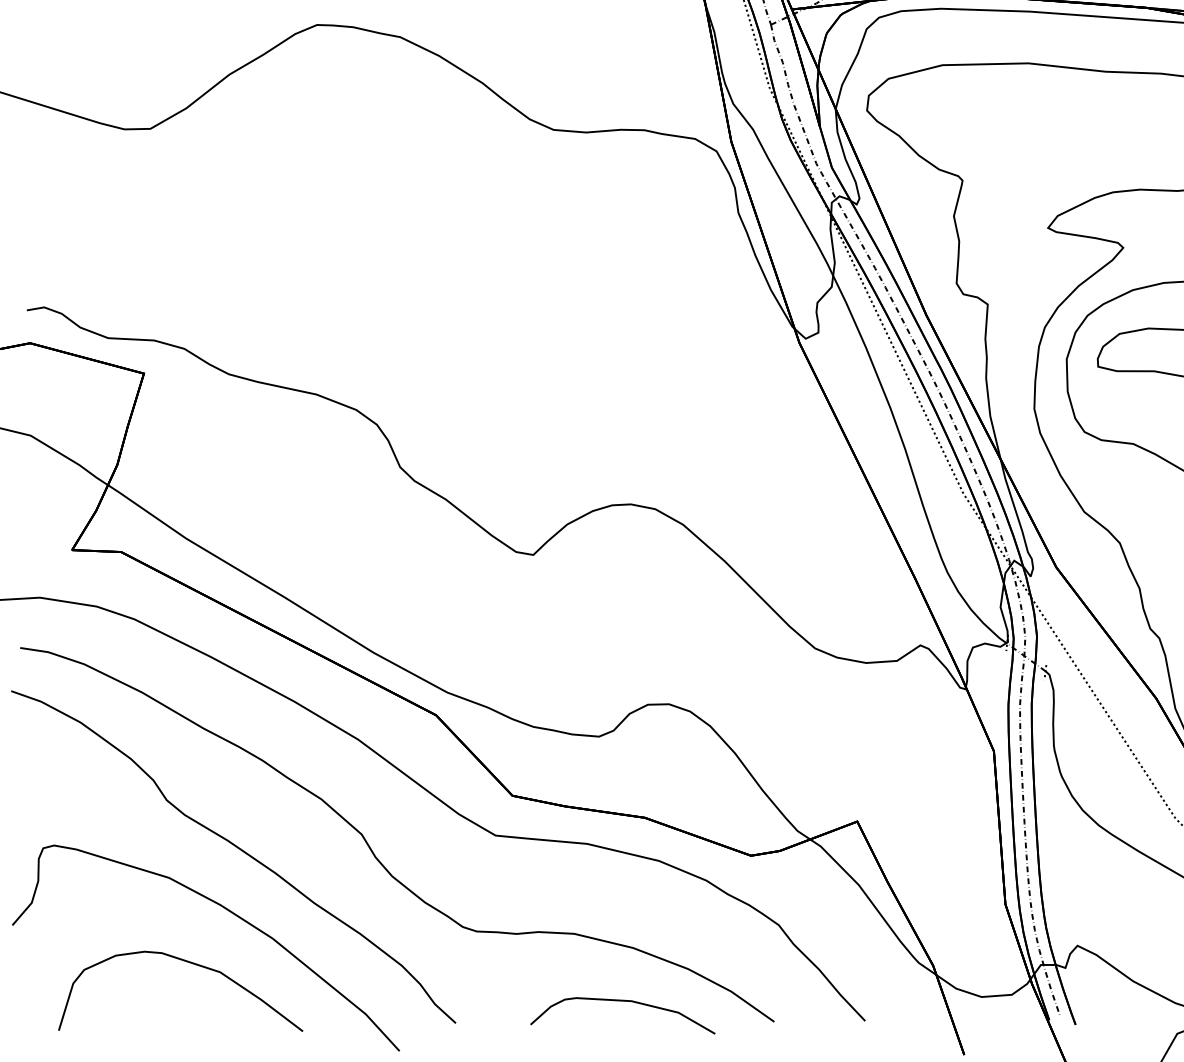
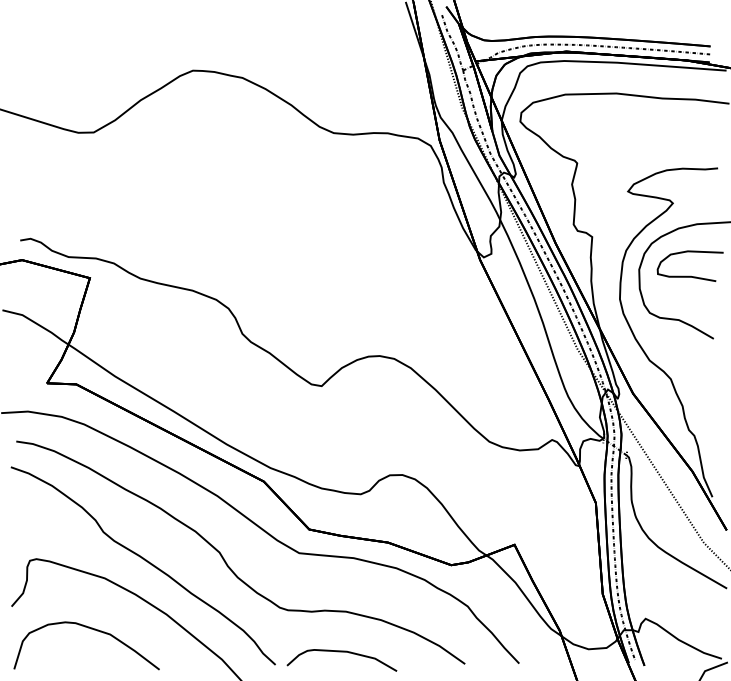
curve: (188, 963) -> (91, 629), moved
curve: (622, 1002) -> (341, 652), moved

